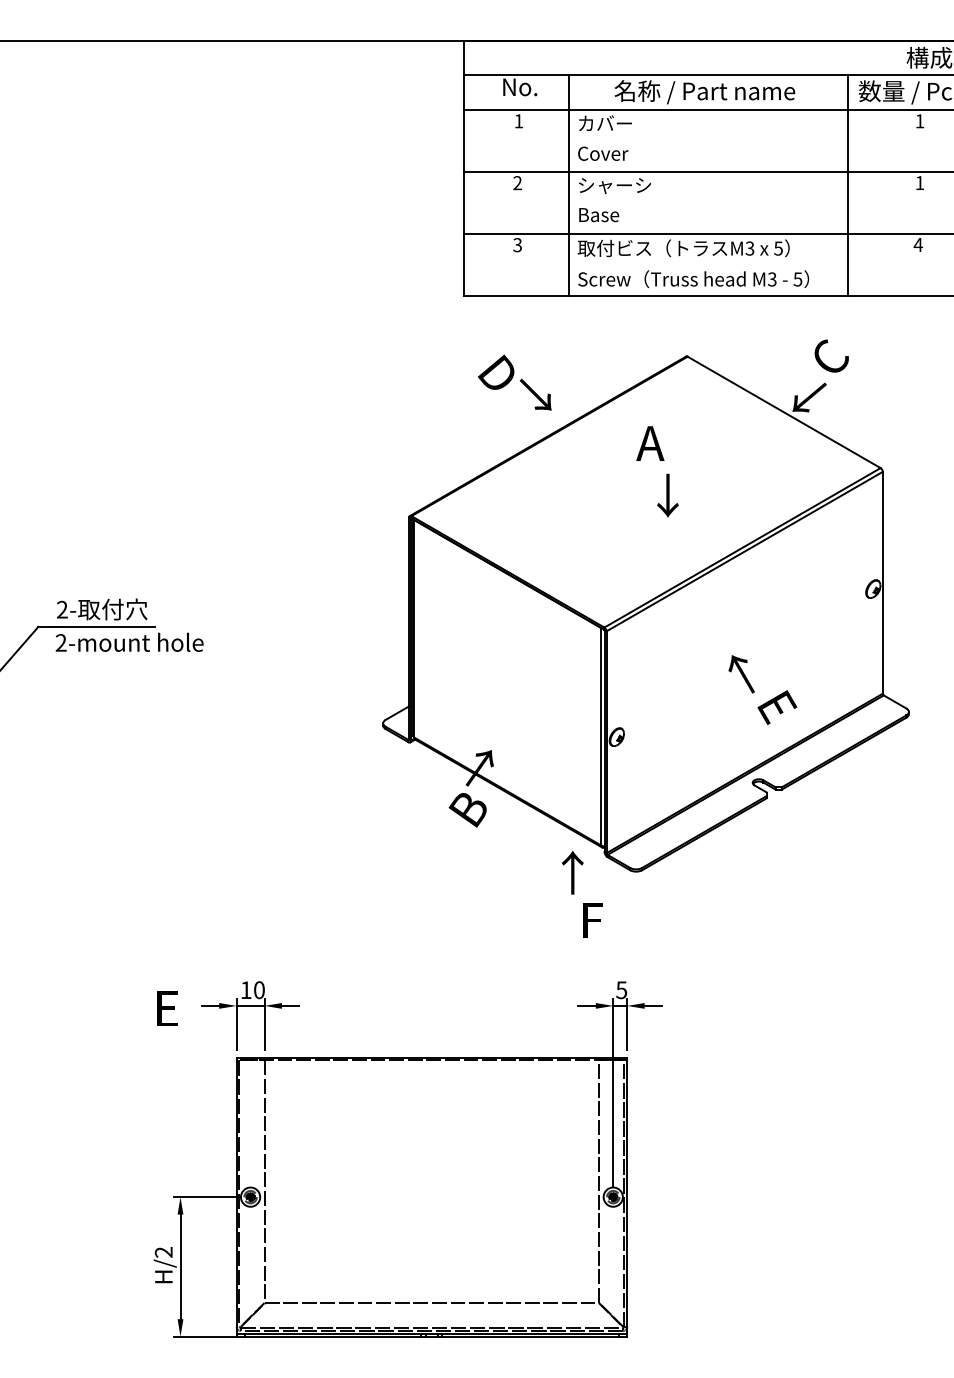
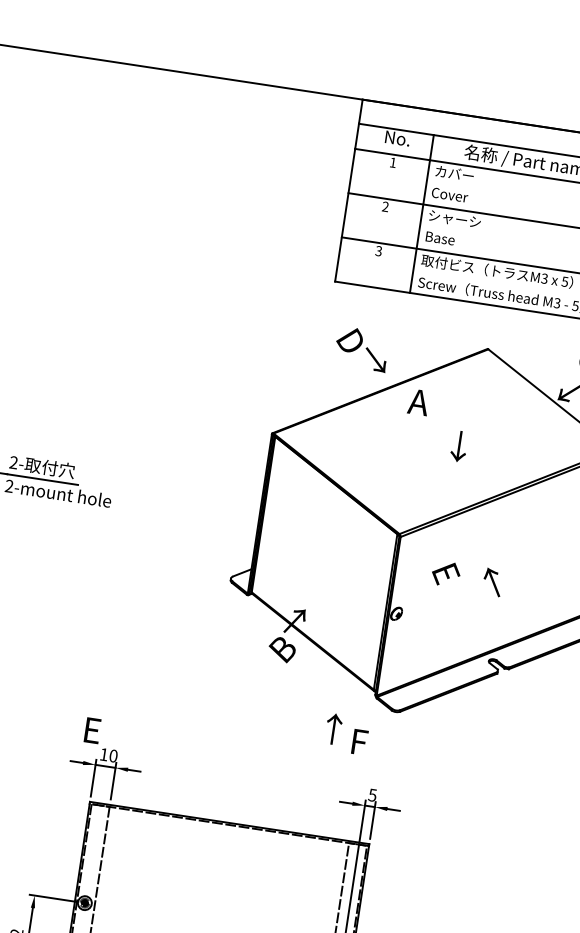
text: (650, 443) -> (418, 402), moved
text: (777, 707) -> (446, 573), moved
text: (572, 872) -> (333, 728), moved
text: (167, 1008) -> (92, 730), moved

